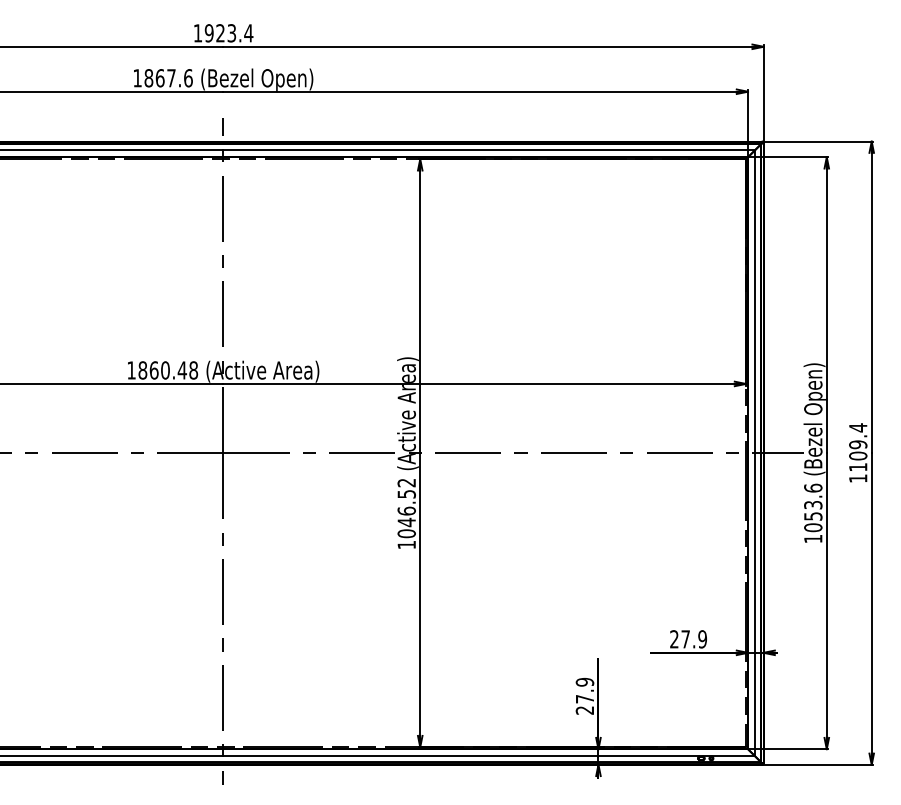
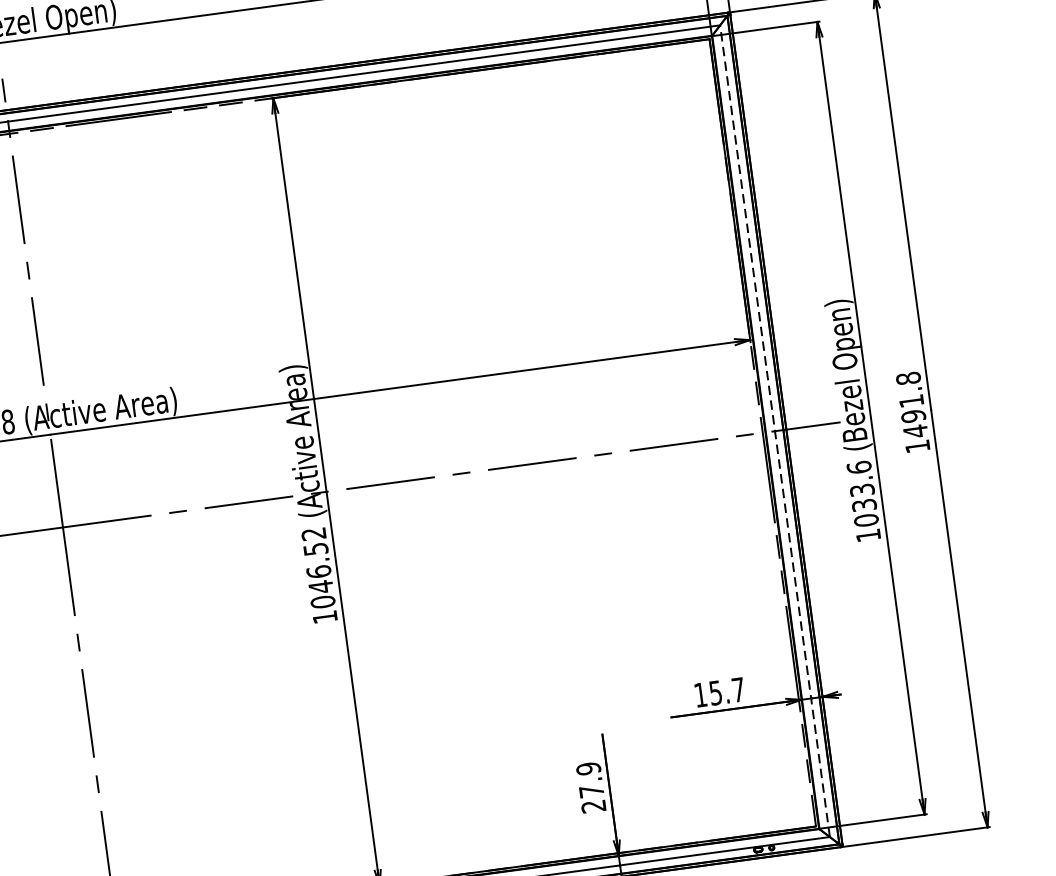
text: (858, 447) -> (912, 404), 1109.4 -> 1491.8
line: (755, 452) -> (775, 430), solid -> dashed
text: (812, 516) -> (863, 505), 1053.6 -> 1033.6
text: (688, 639) -> (719, 692), 27.9 -> 15.7

